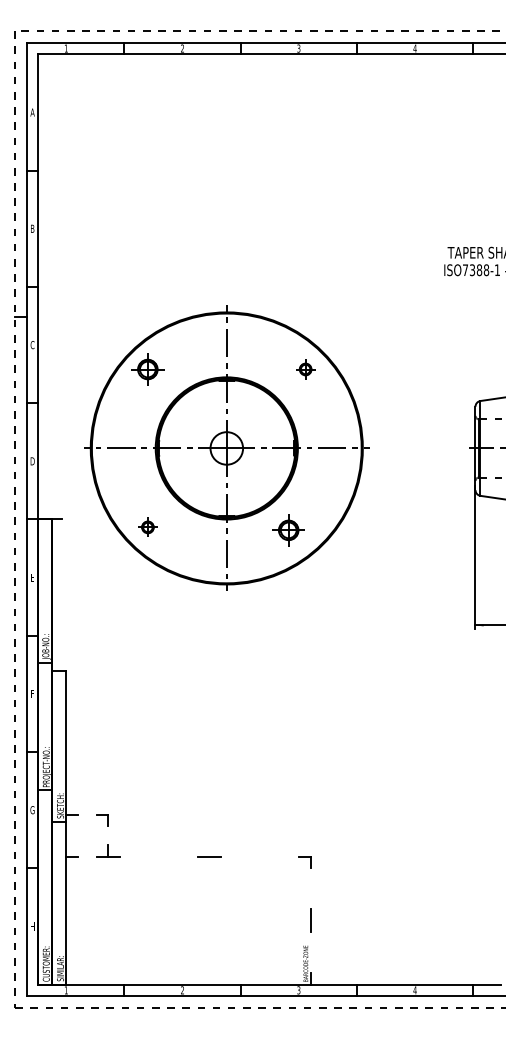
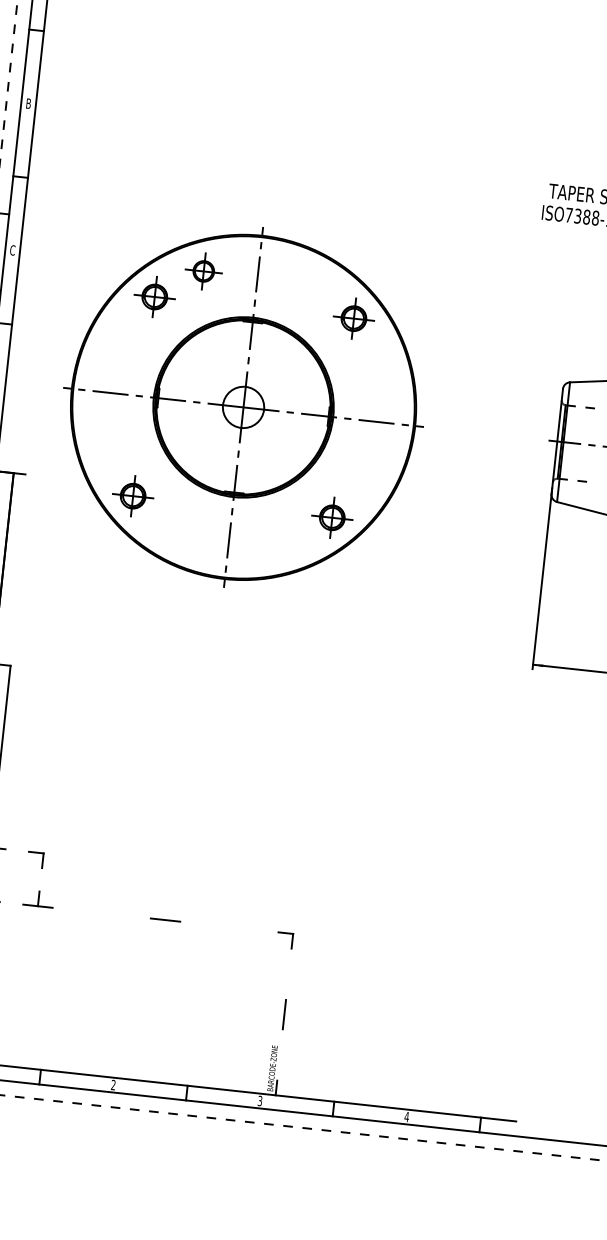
part: (183, 344) -> (203, 270), added
part: (305, 369) -> (353, 318), size x1.67
part: (147, 527) -> (132, 496), size x1.67
part: (288, 530) -> (331, 517), moved

